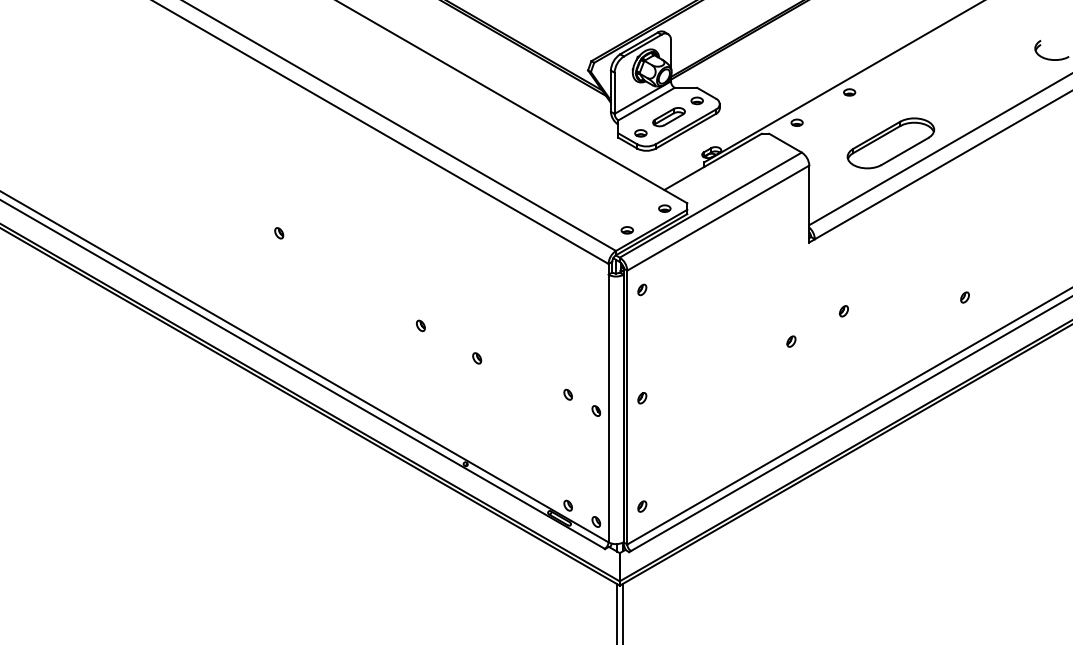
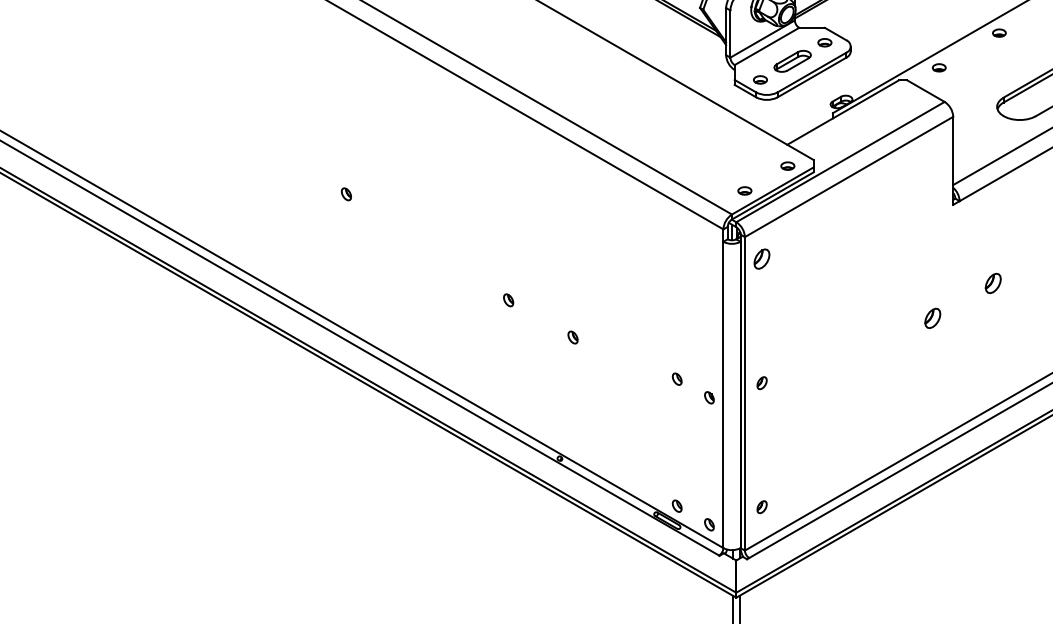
part: (642, 289) -> (762, 258), size x1.6
part: (843, 311) -> (992, 283), size x1.6
part: (791, 341) -> (932, 318), size x1.6

